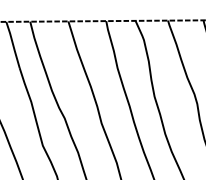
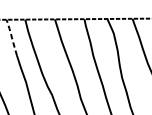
line: (13, 44) -> (12, 37), solid -> dashed

